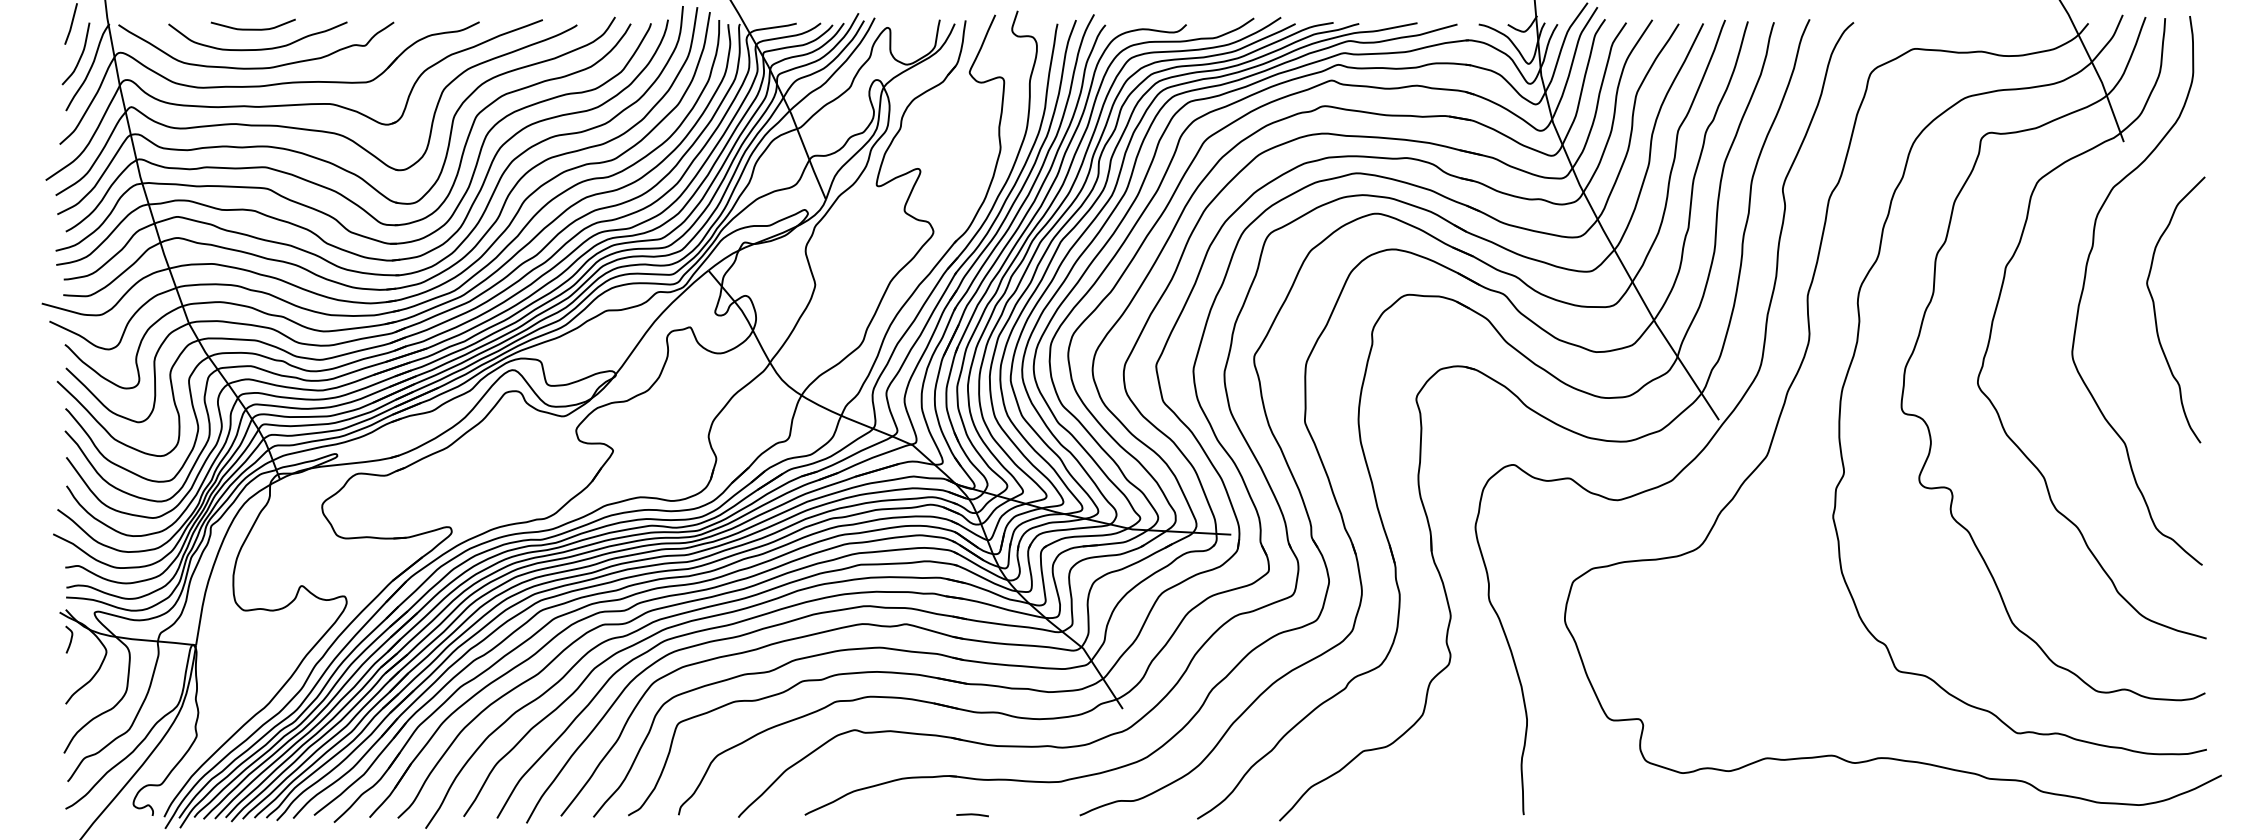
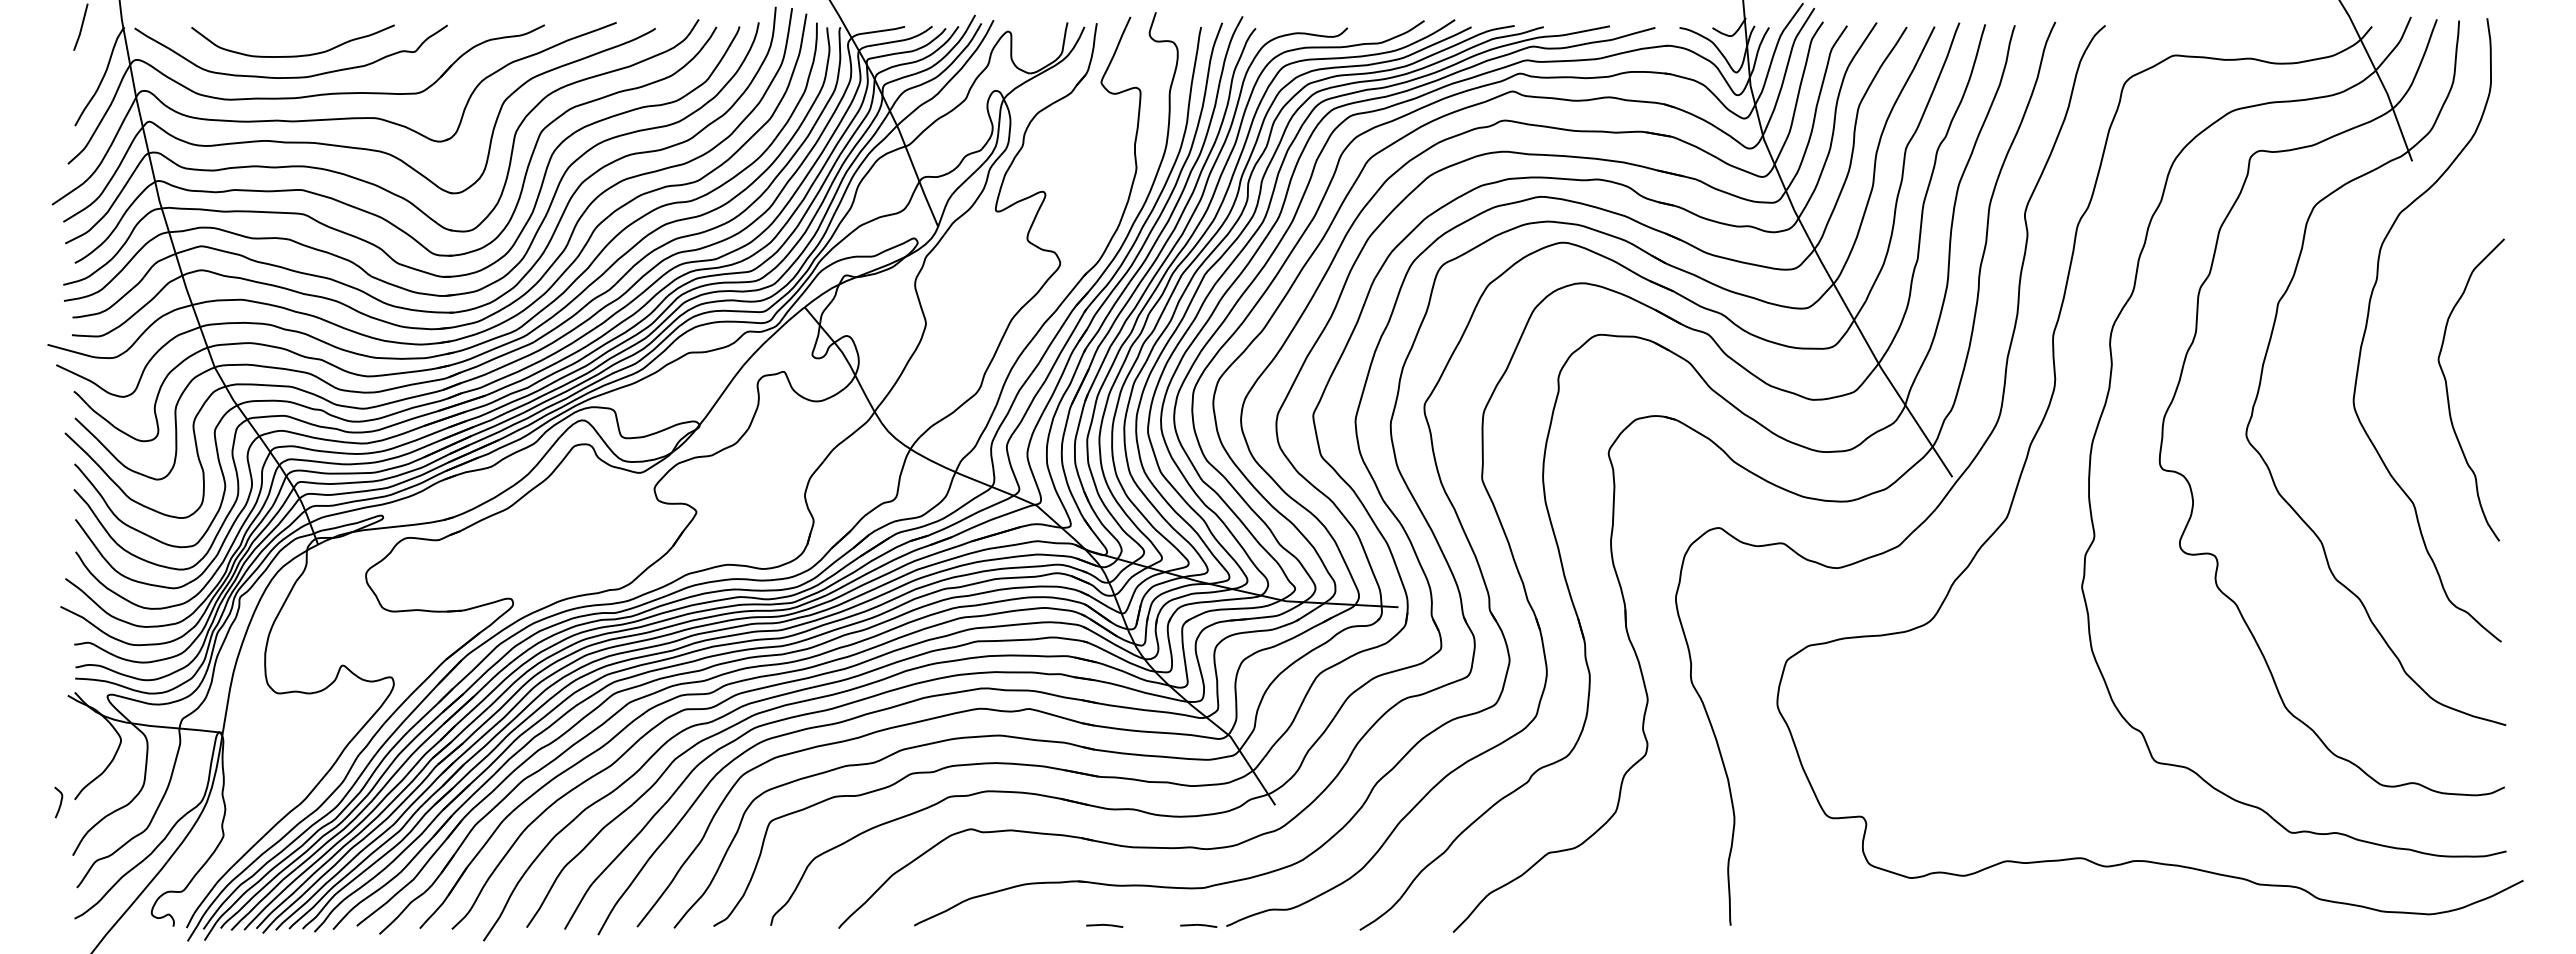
curve: (253, 28) -> (287, 32), removed
curve: (80, 55) -> (91, 63), removed
curve: (2155, 312) -> (2448, 392), moved
curve: (70, 639) -> (60, 802), moved
line: (1055, 814) -> (1198, 925), added

